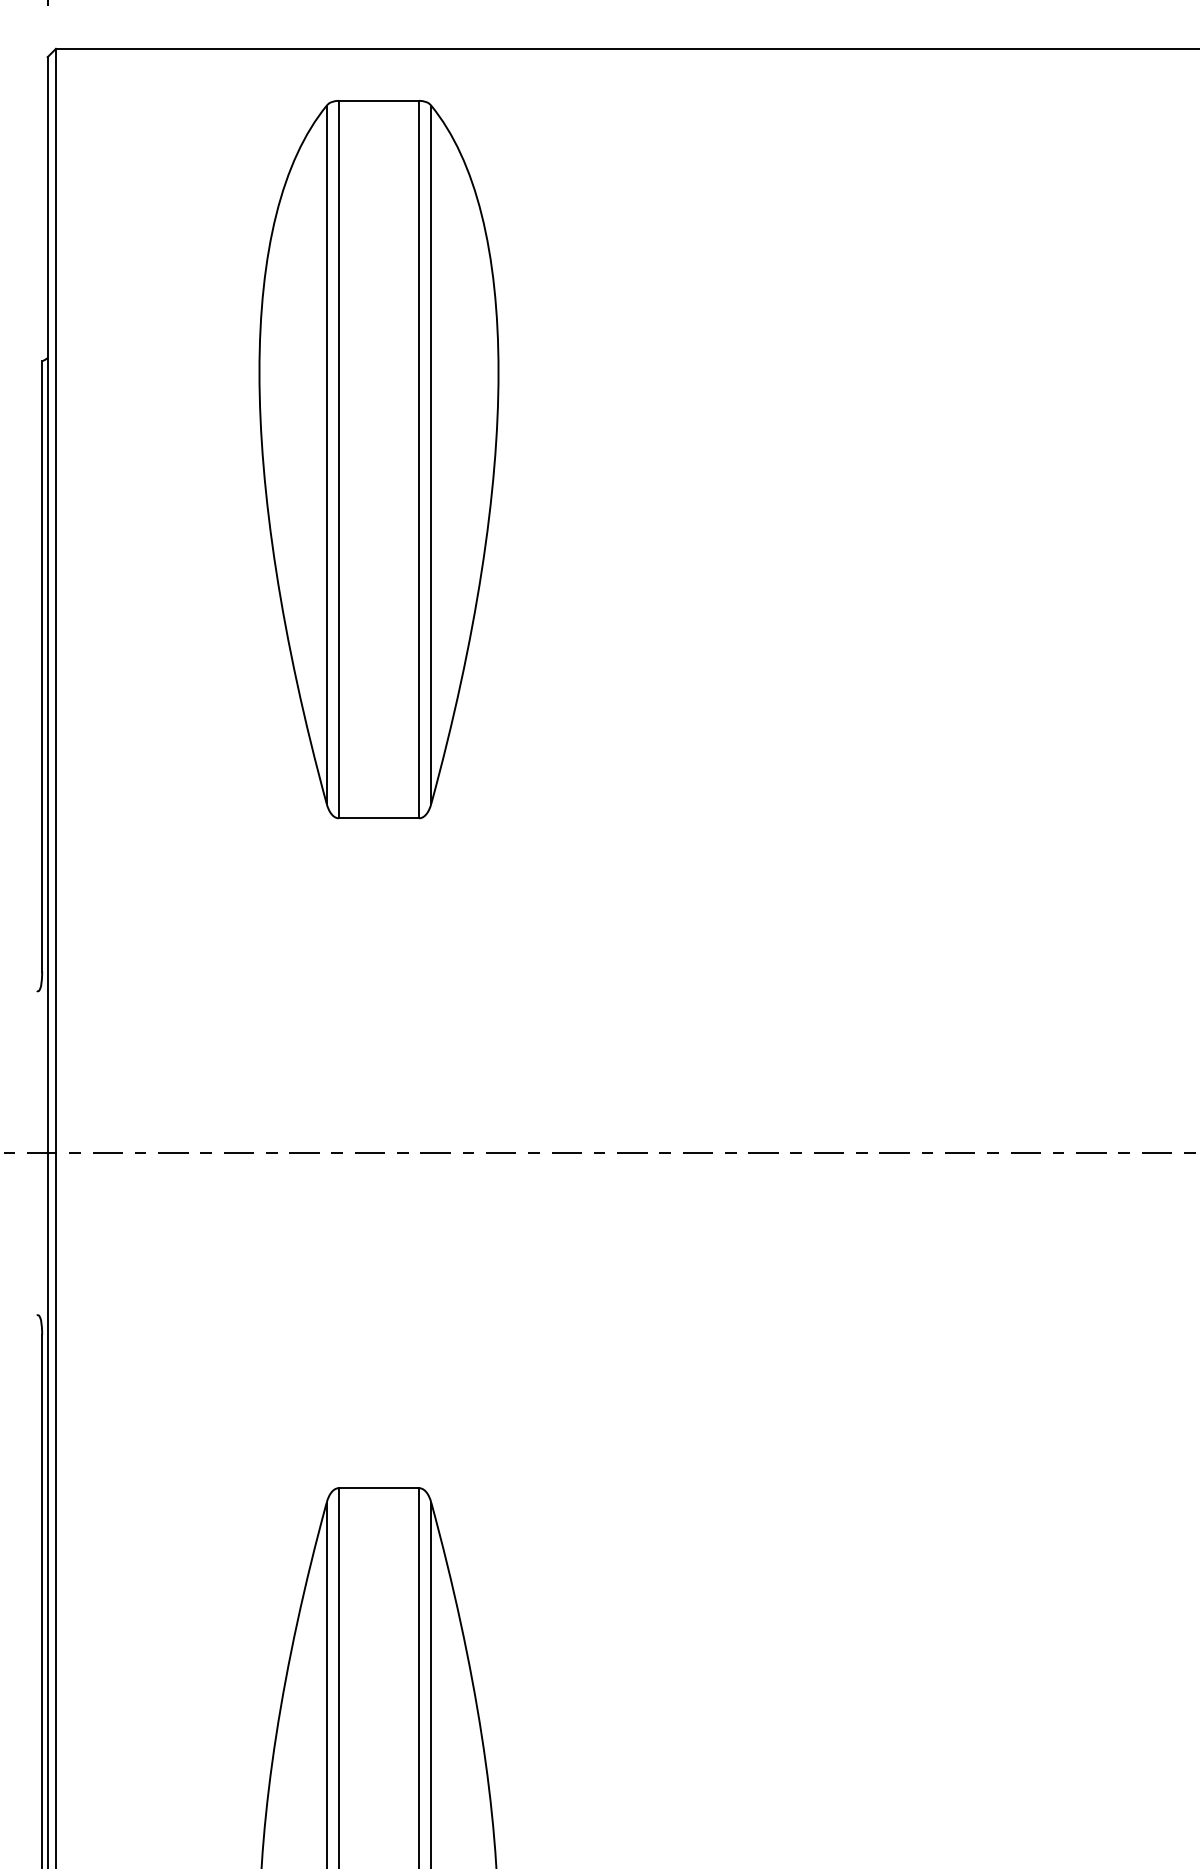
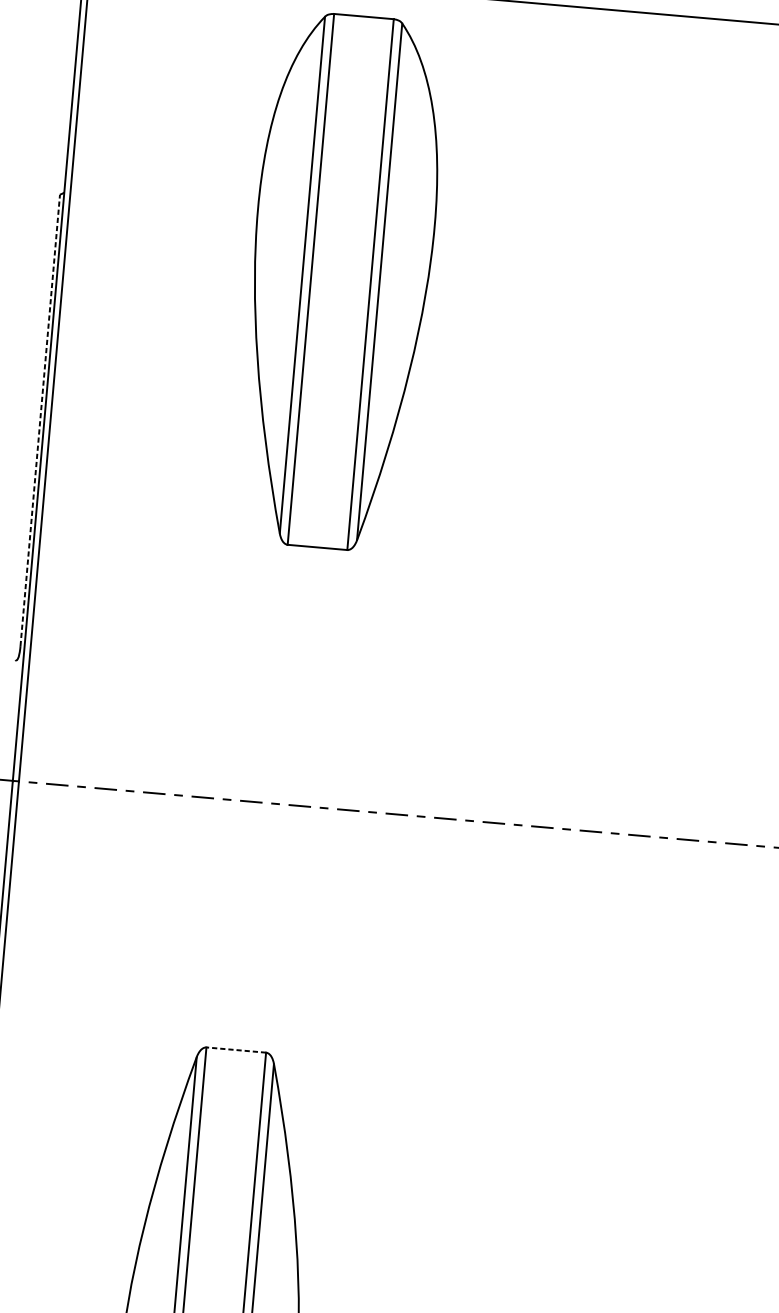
part: (378, 459) -> (340, 281), moved
line: (42, 666) -> (40, 420), solid -> dashed
line: (378, 1488) -> (235, 1050), solid -> dashed

